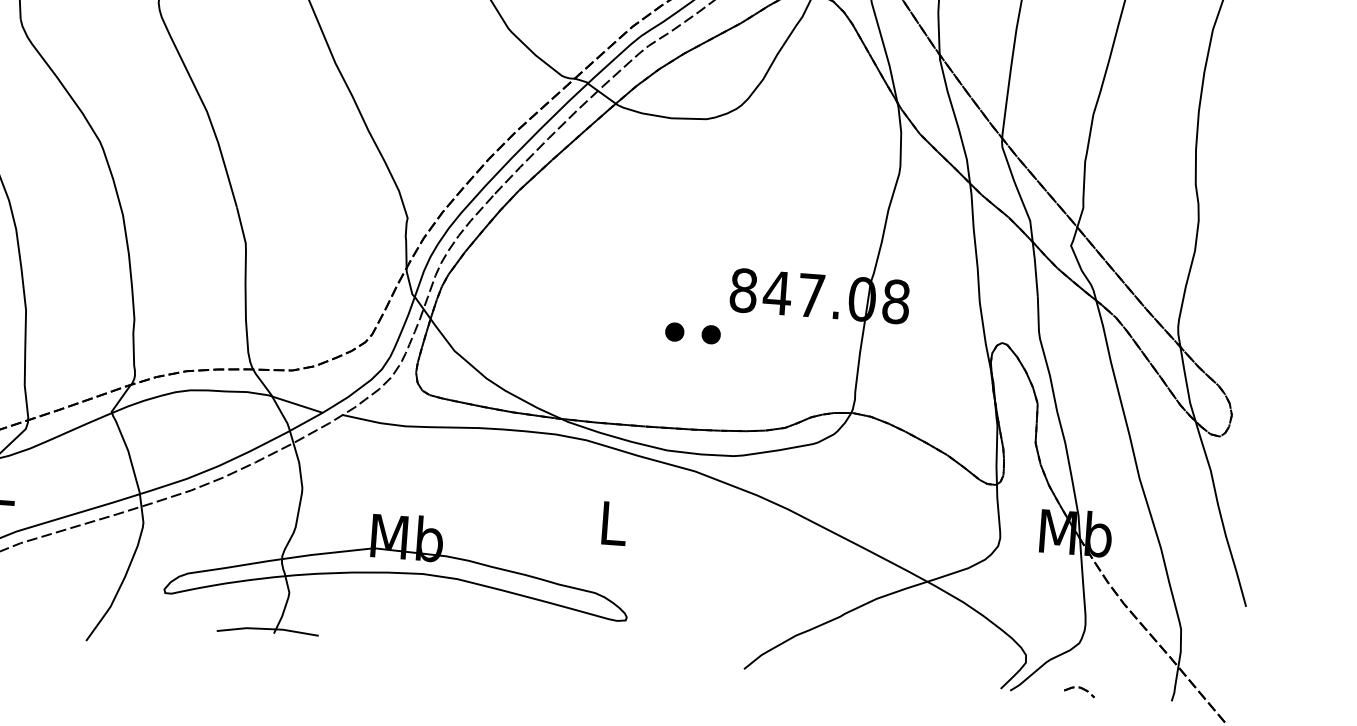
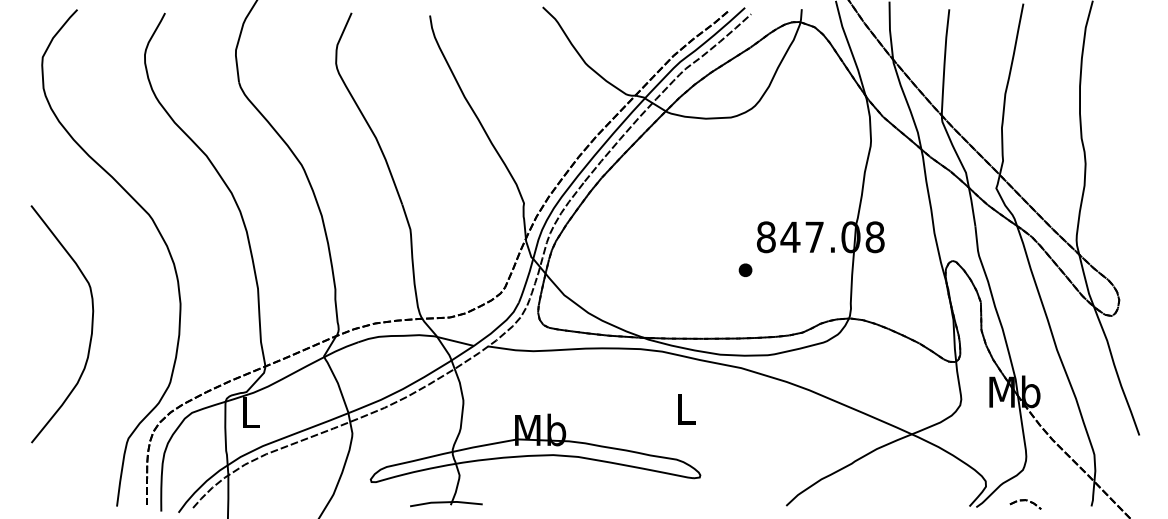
part: (674, 330) -> (719, 269), removed
part: (1079, 691) -> (1025, 504), size x1.43

